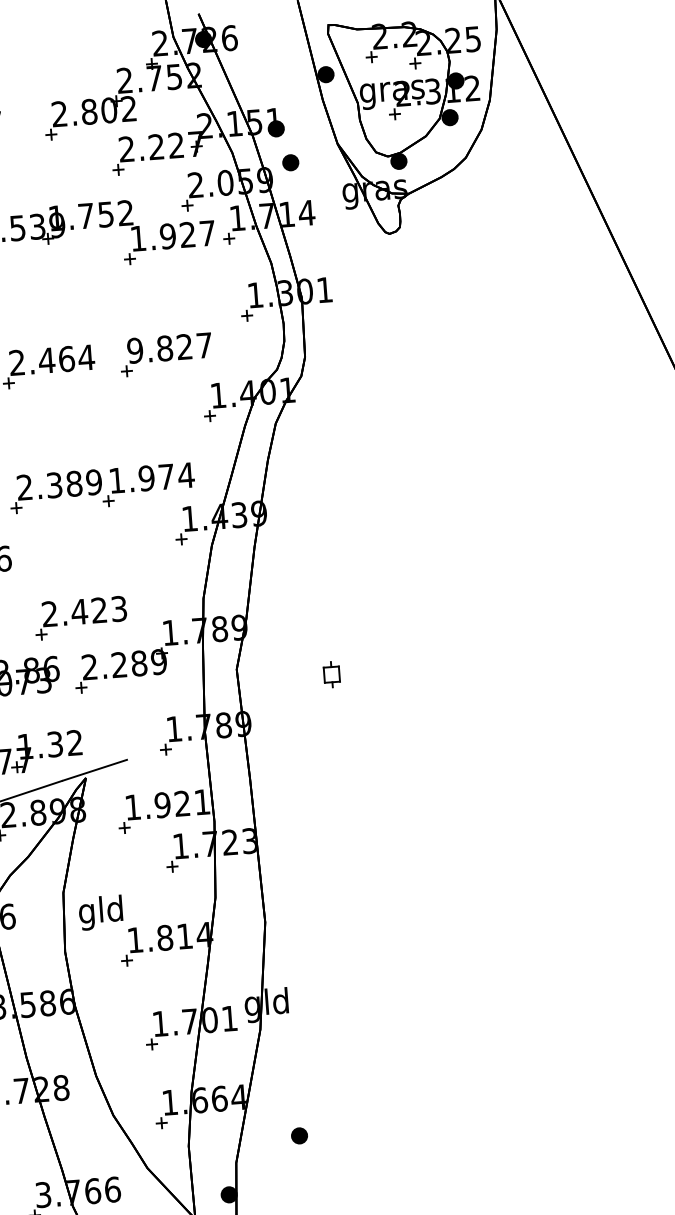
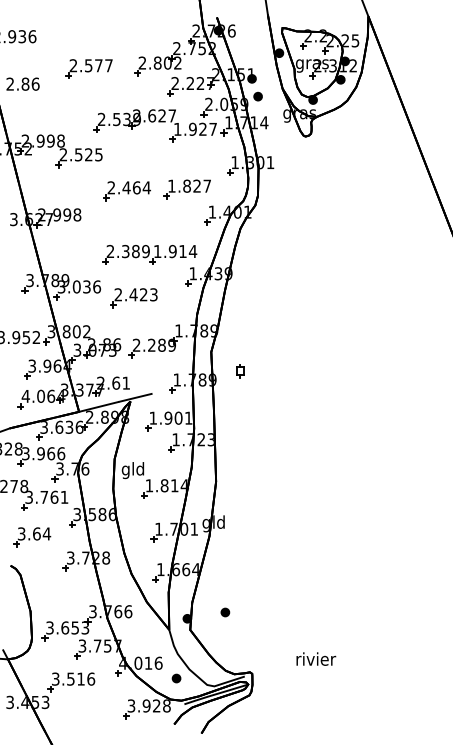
text: (90, 214) -> (154, 115), 1.752 -> 2.627
text: (134, 349) -> (171, 185), 9.827 -> 1.827
text: (165, 476) -> (182, 251), 1.974 -> 1.914
part: (79, 619) -> (133, 298), moved
part: (332, 674) -> (240, 371), moved
text: (49, 743) -> (113, 382), 1.32 -> 2.61
text: (182, 802) -> (178, 417), 1.921 -> 1.901
part: (299, 1135) -> (225, 612), moved

